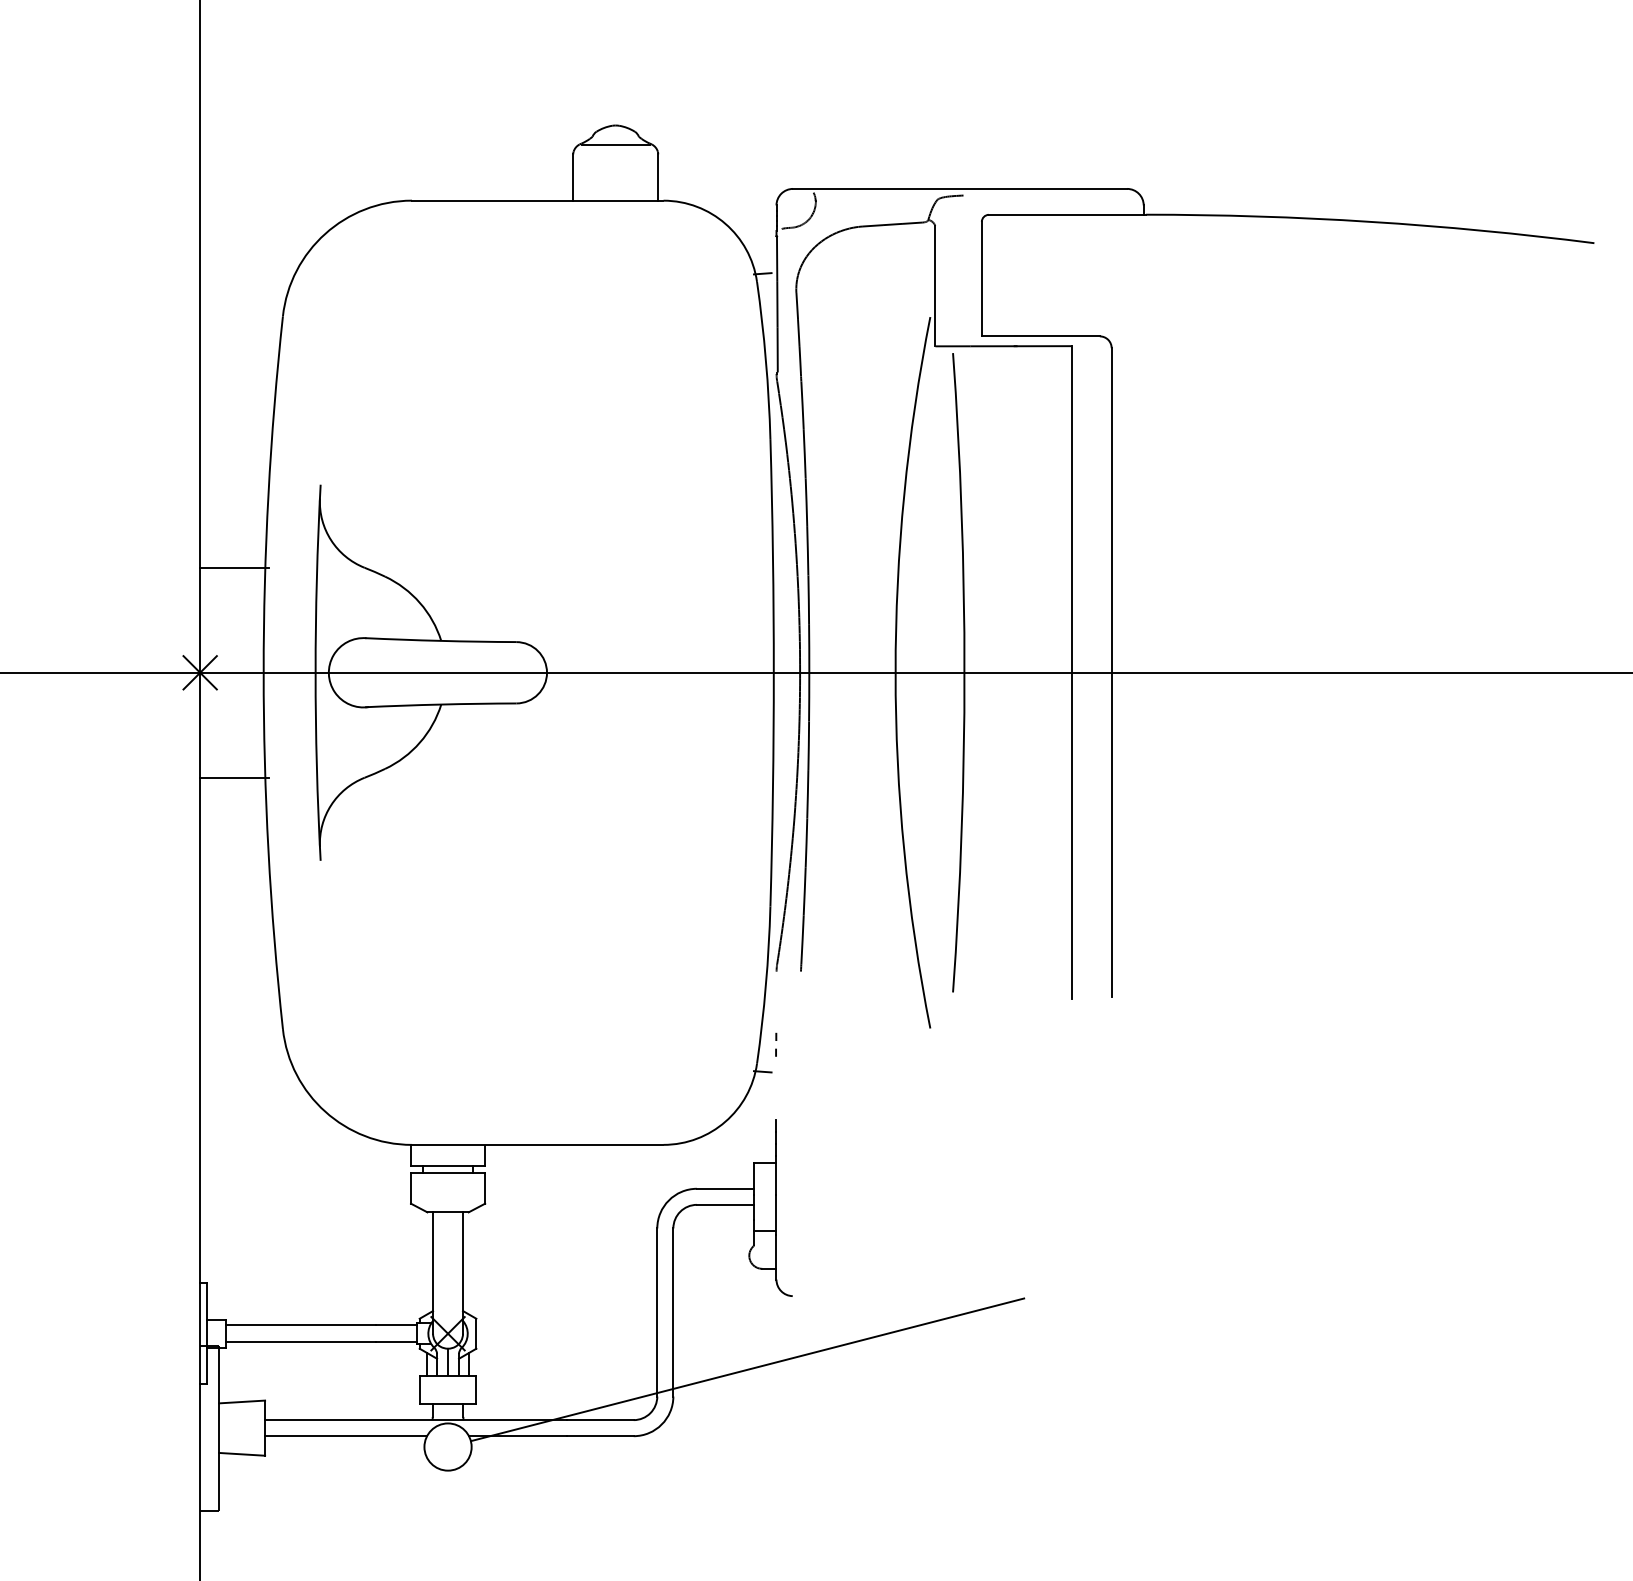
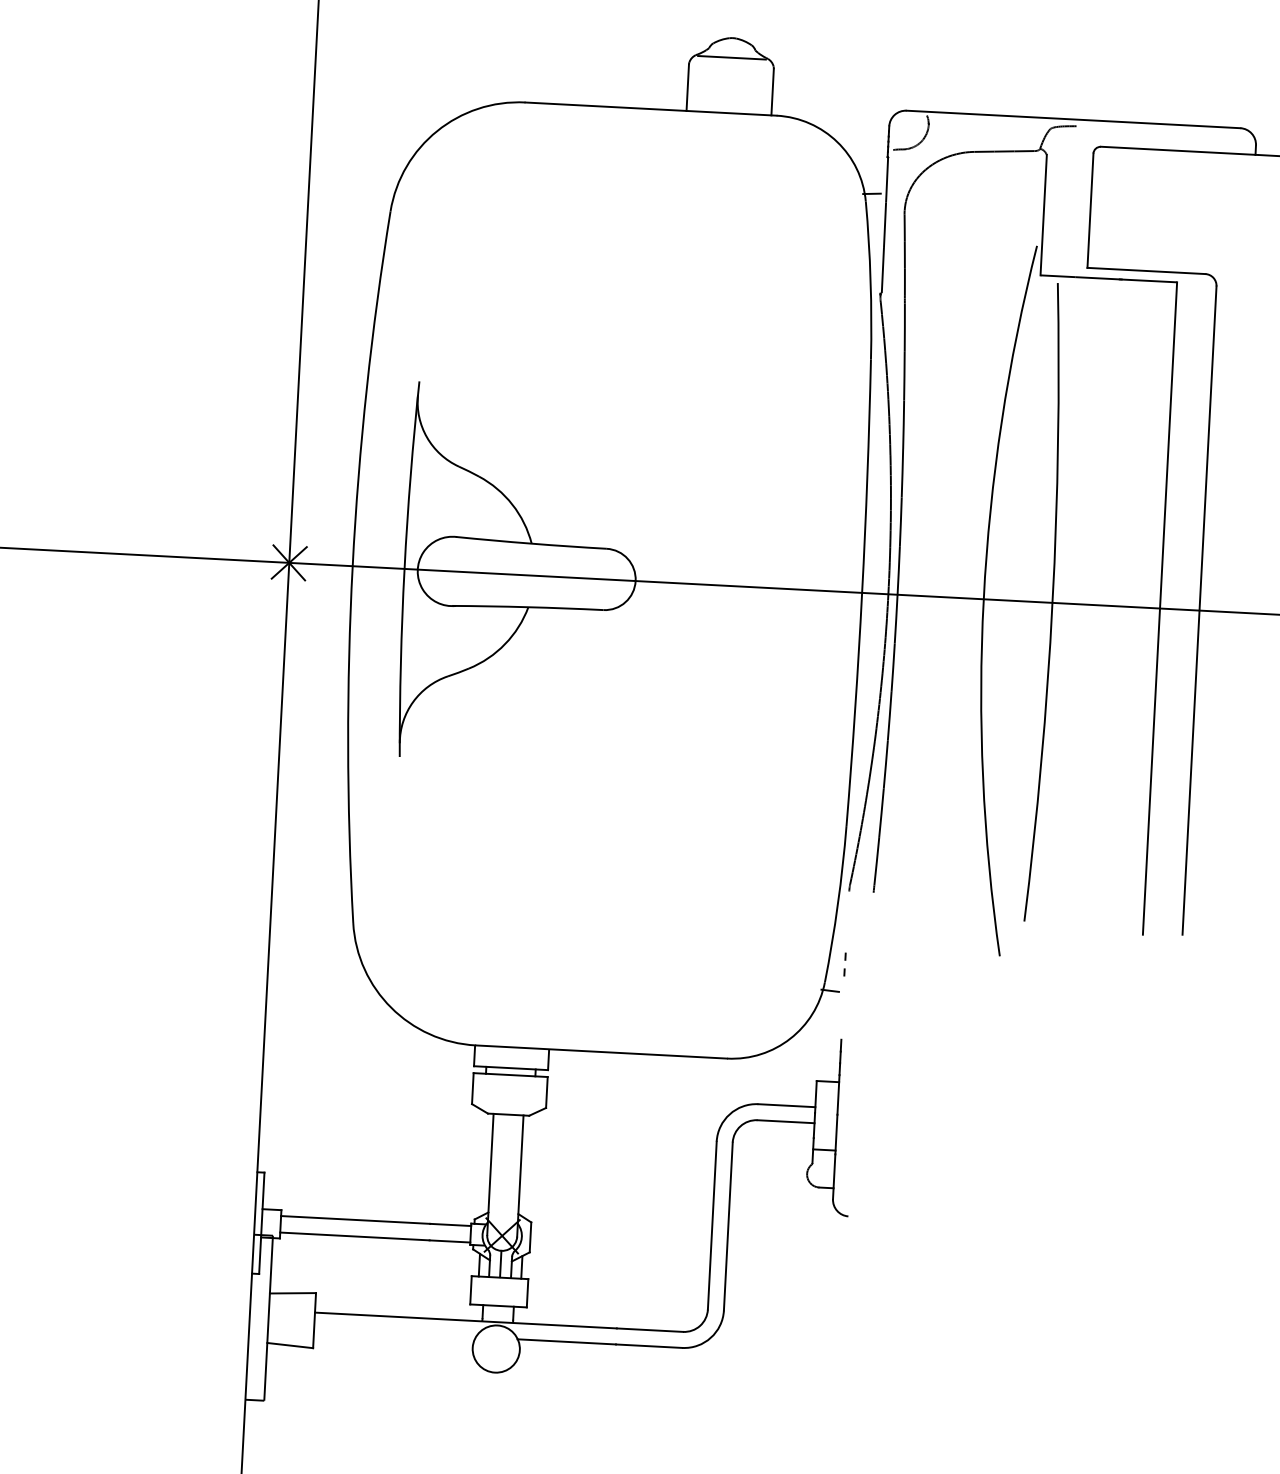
line: (234, 567) -> (329, 459), removed
line: (234, 777) -> (318, 669), removed
line: (747, 1369) -> (799, 1287), removed
line: (346, 1436) -> (395, 1333), removed

